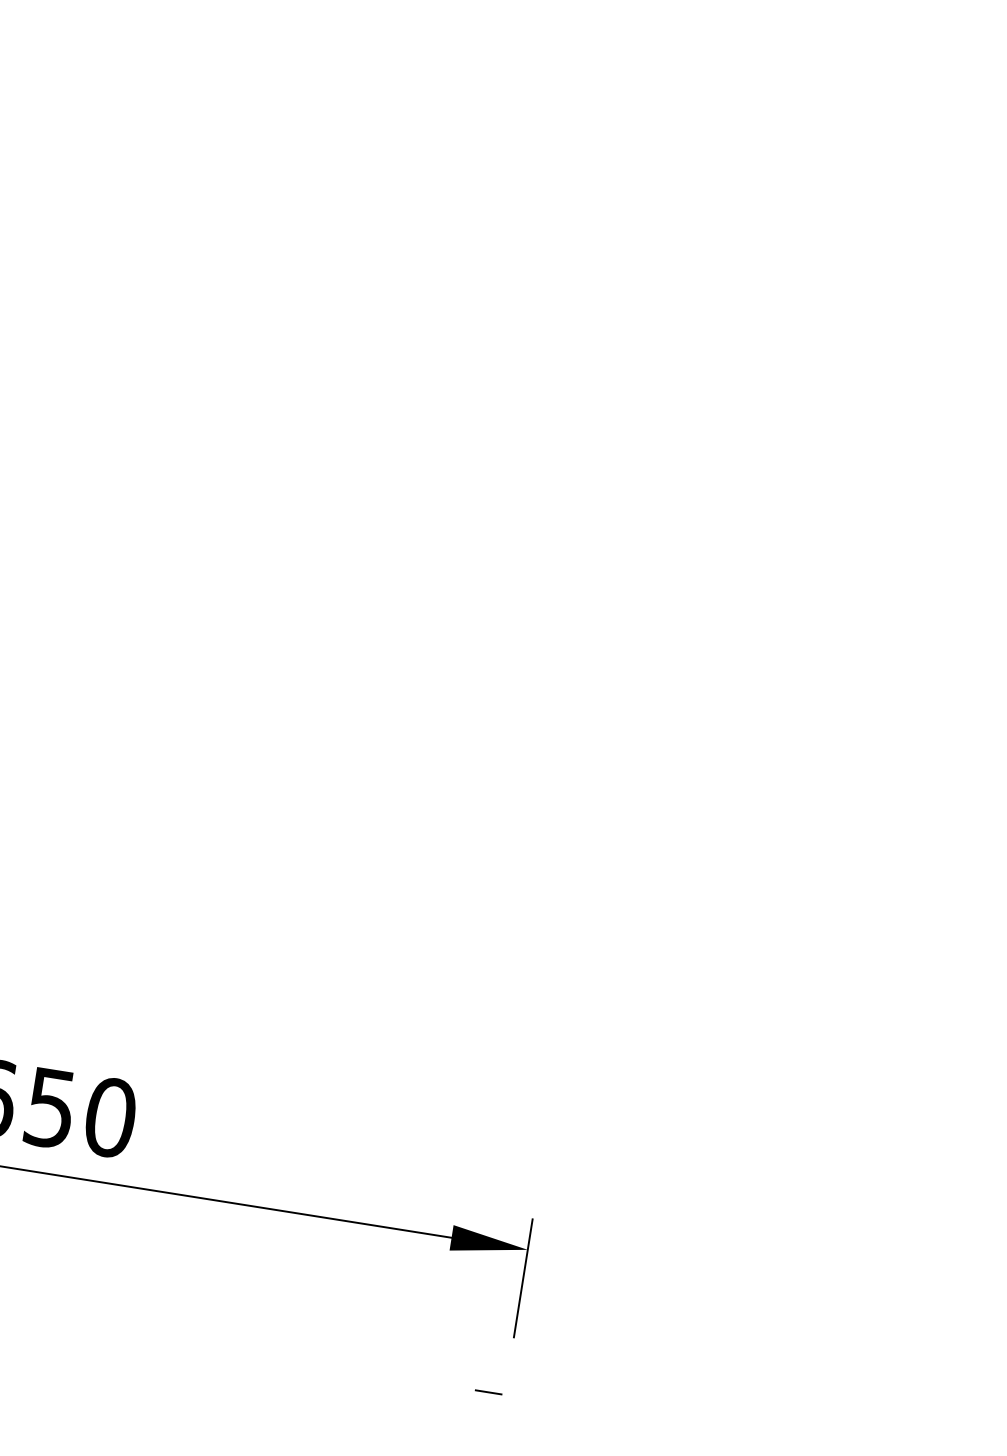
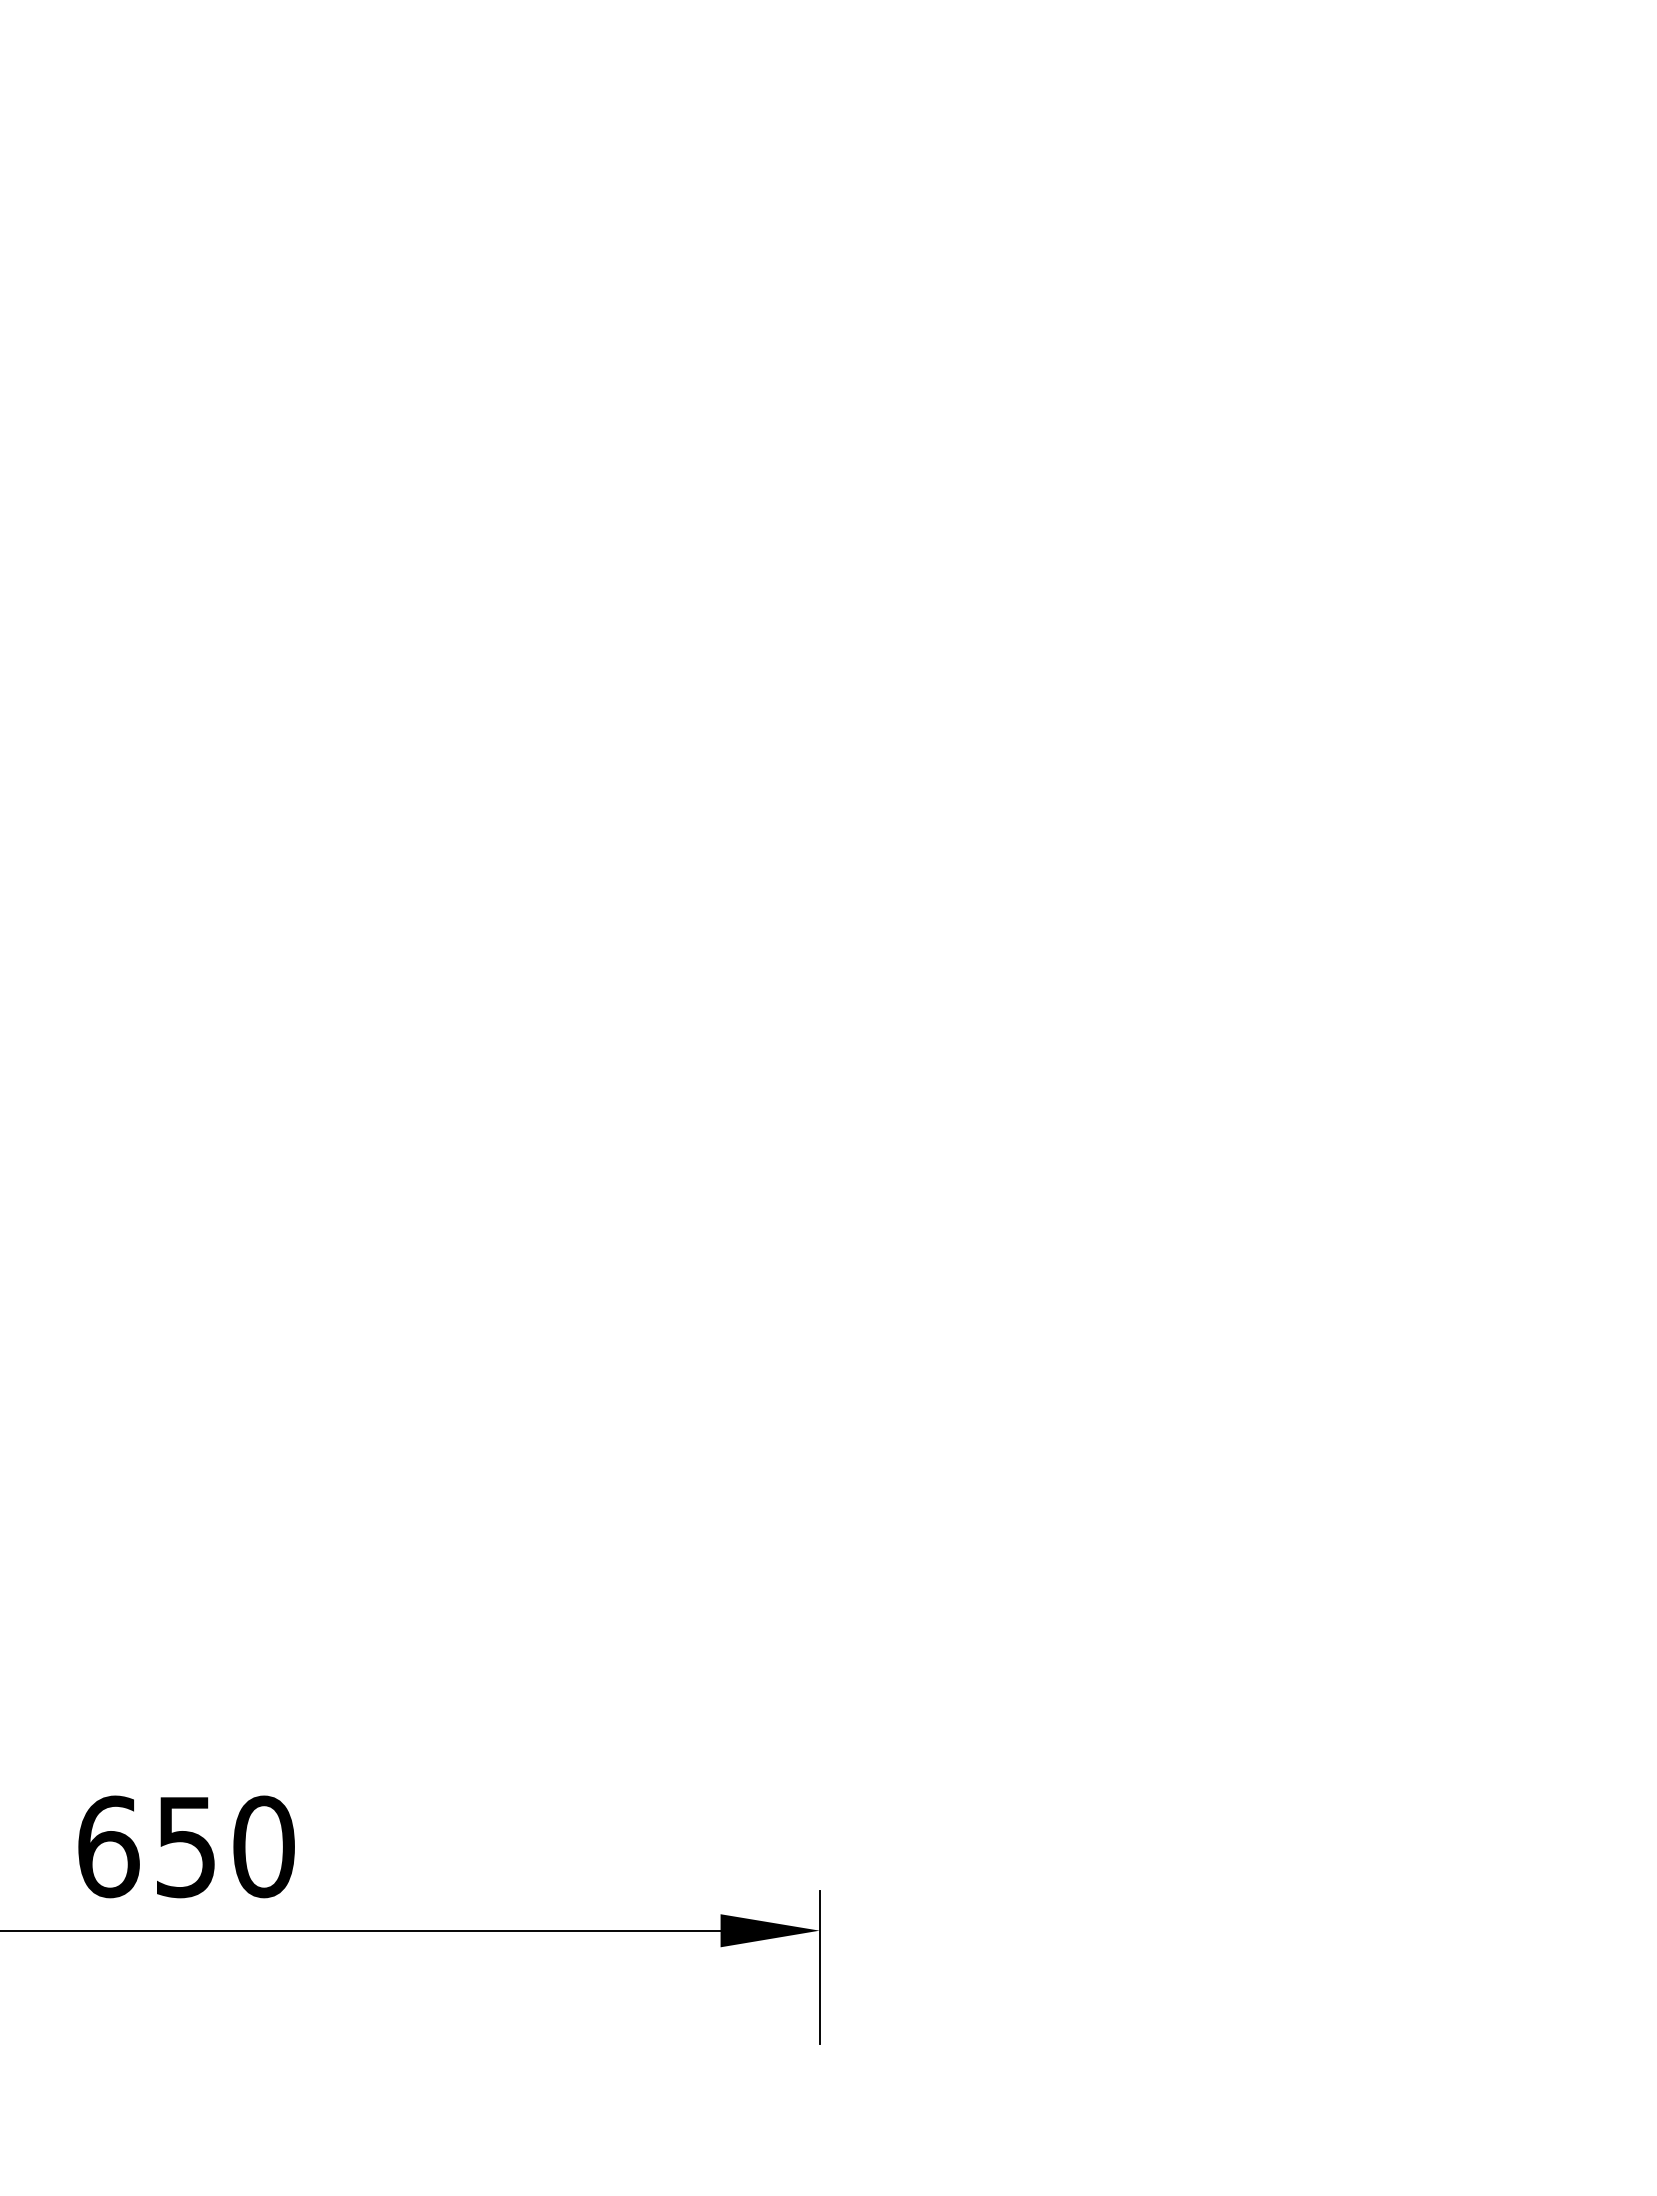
line: (488, 1391) -> (798, 2118), removed

